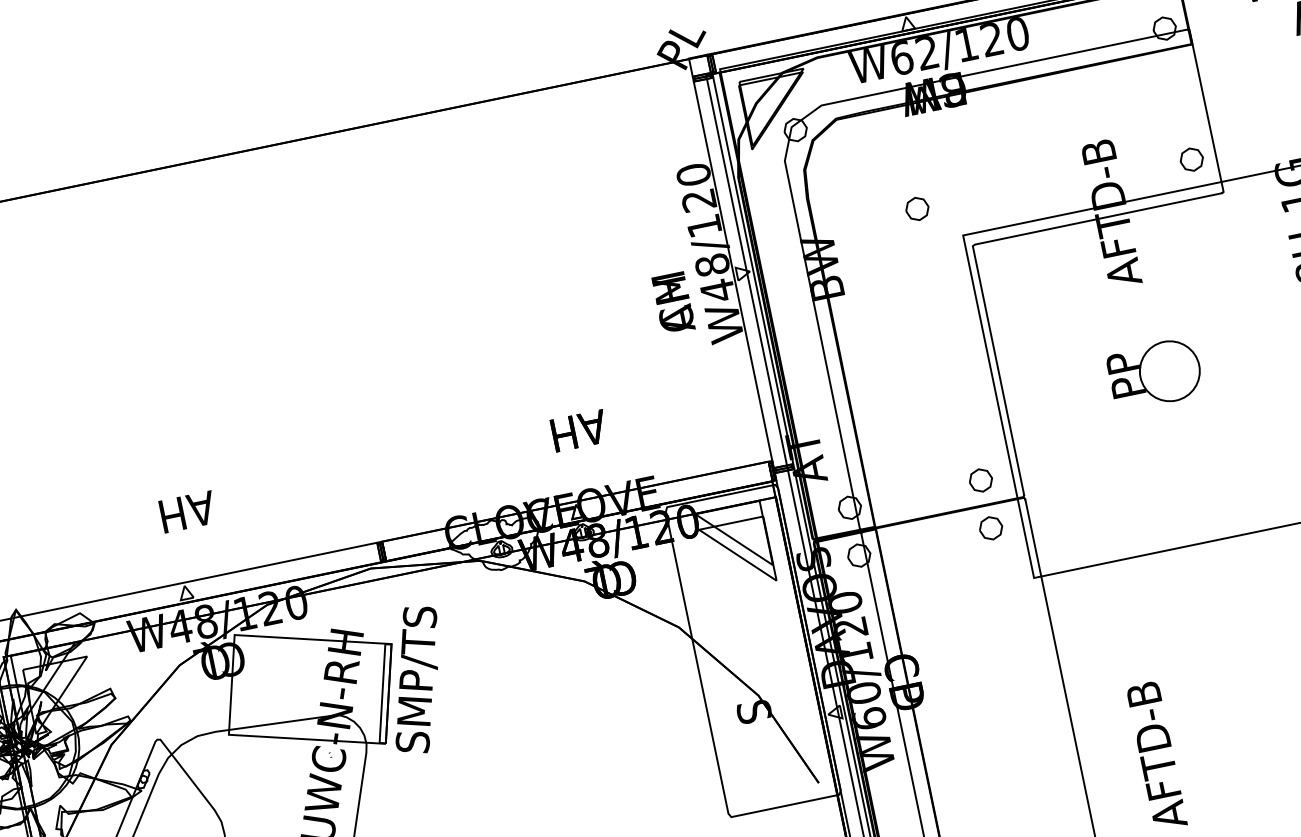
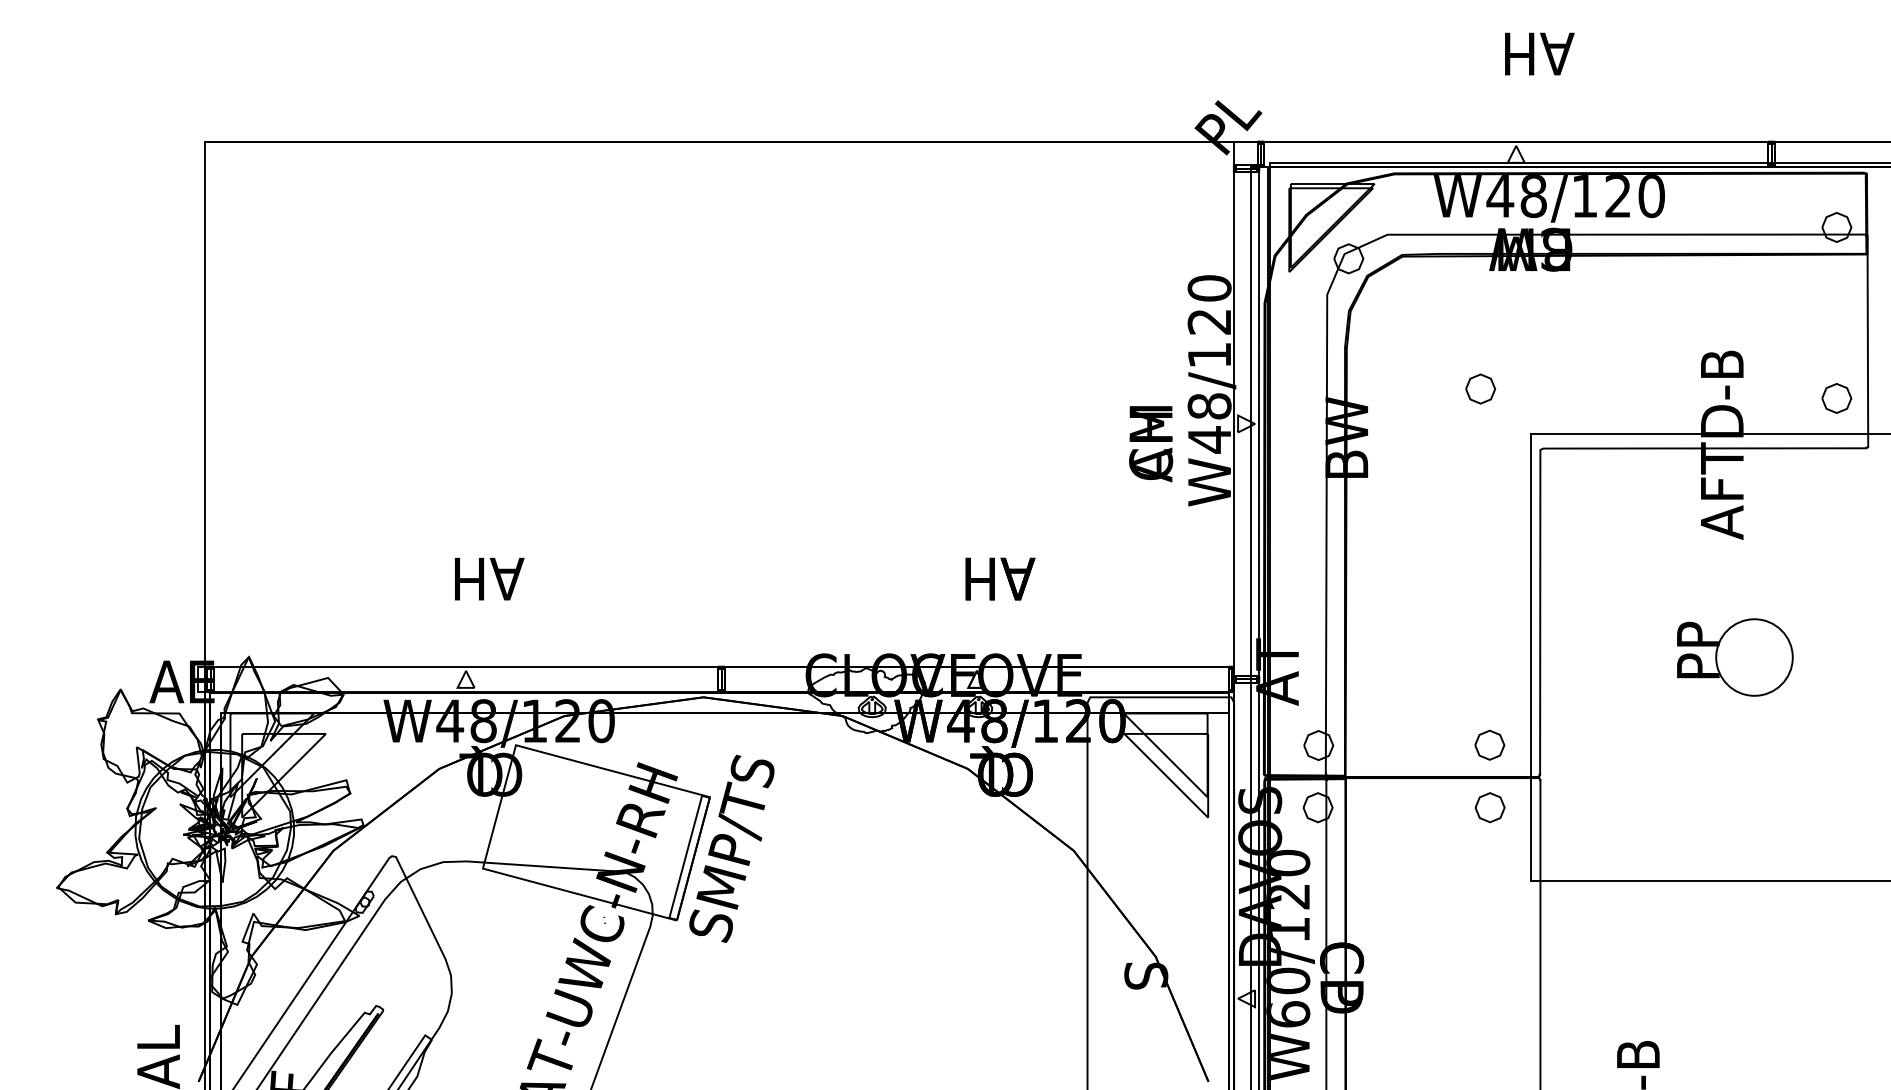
text: (914, 55) -> (1516, 196), W62/120 -> W48/120

